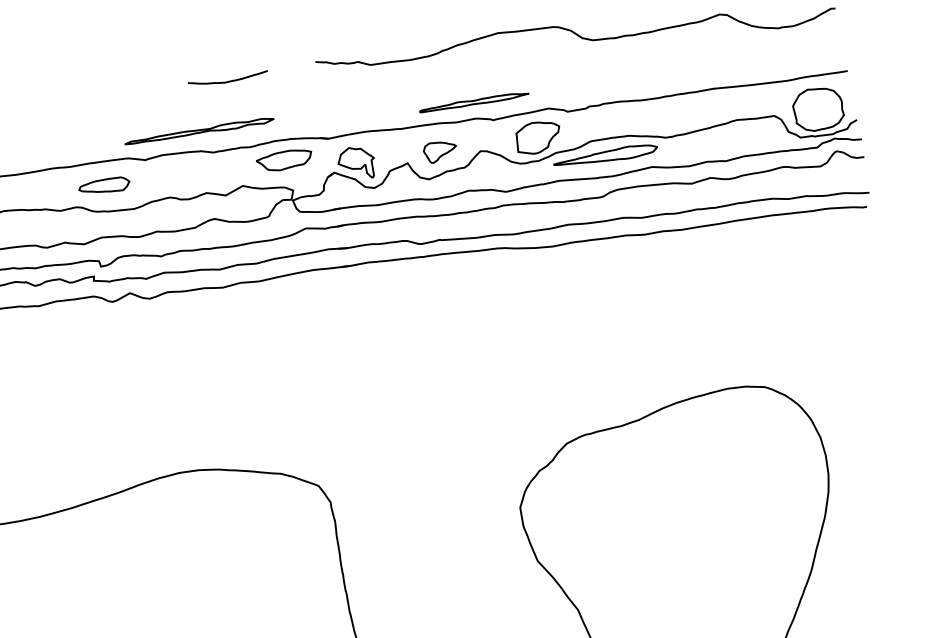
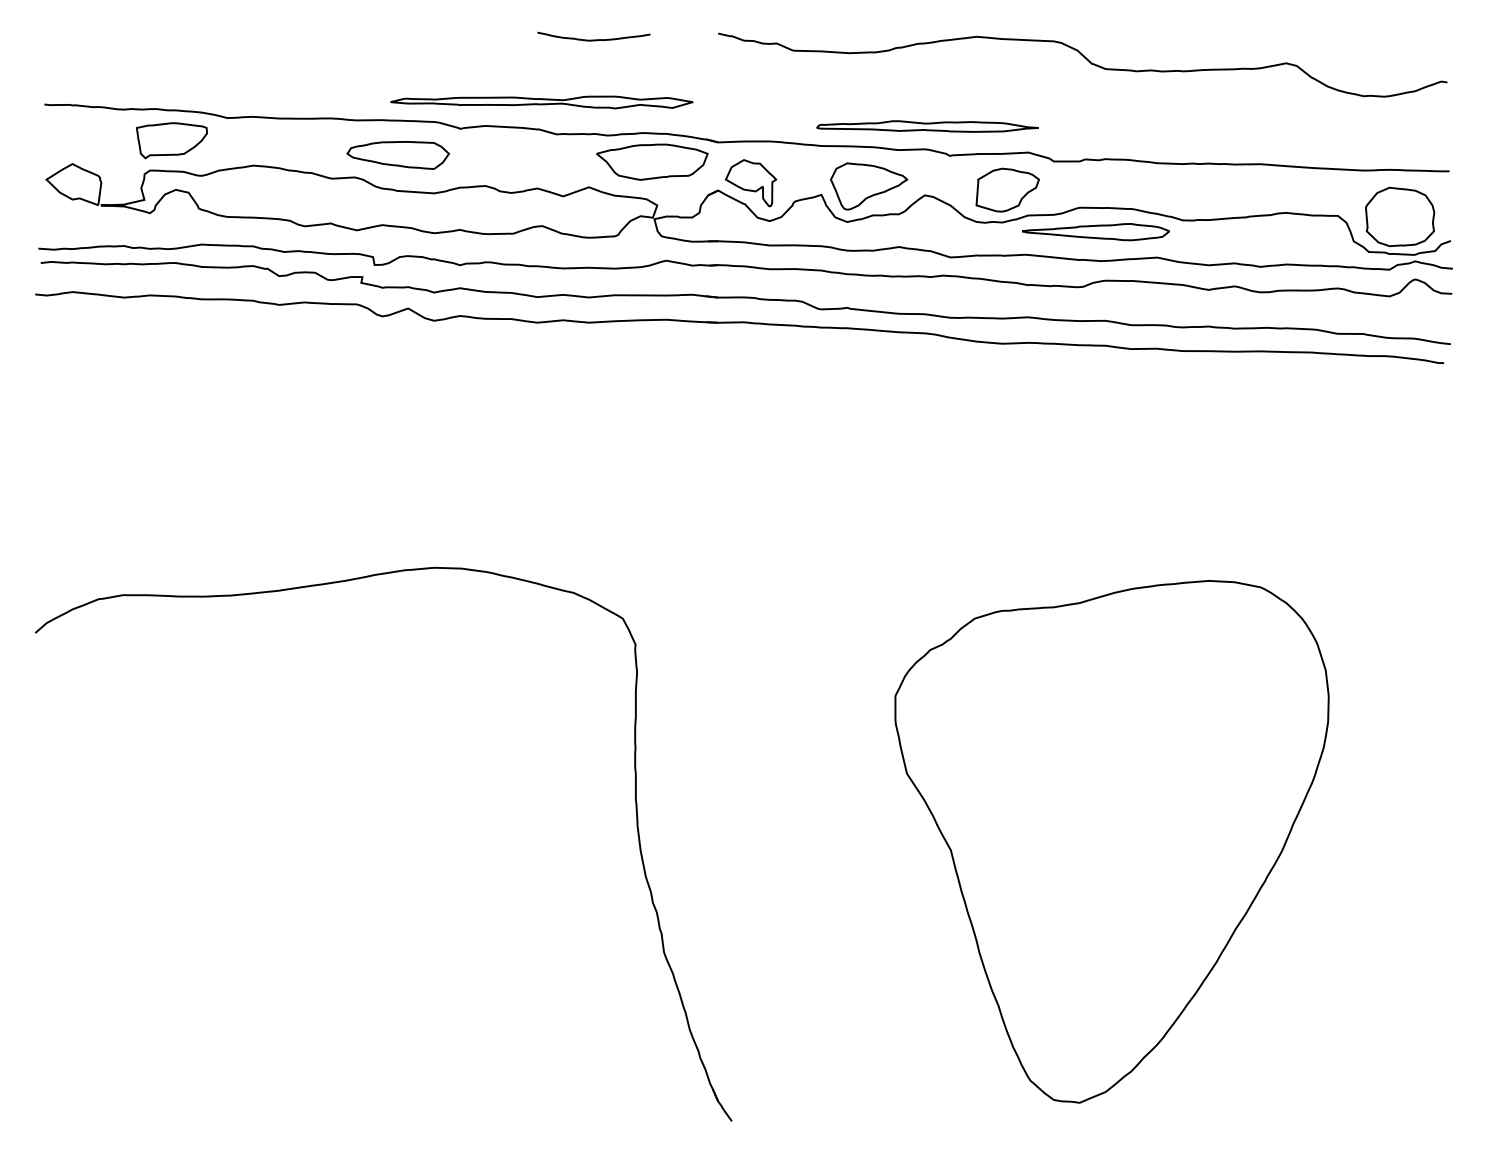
part: (474, 102) -> (927, 126), size x1.43
part: (199, 131) -> (541, 102), size x1.43
part: (440, 151) -> (869, 186), size x1.67
part: (284, 160) -> (652, 161), size x1.43
part: (104, 186) -> (397, 155), size x1.43

